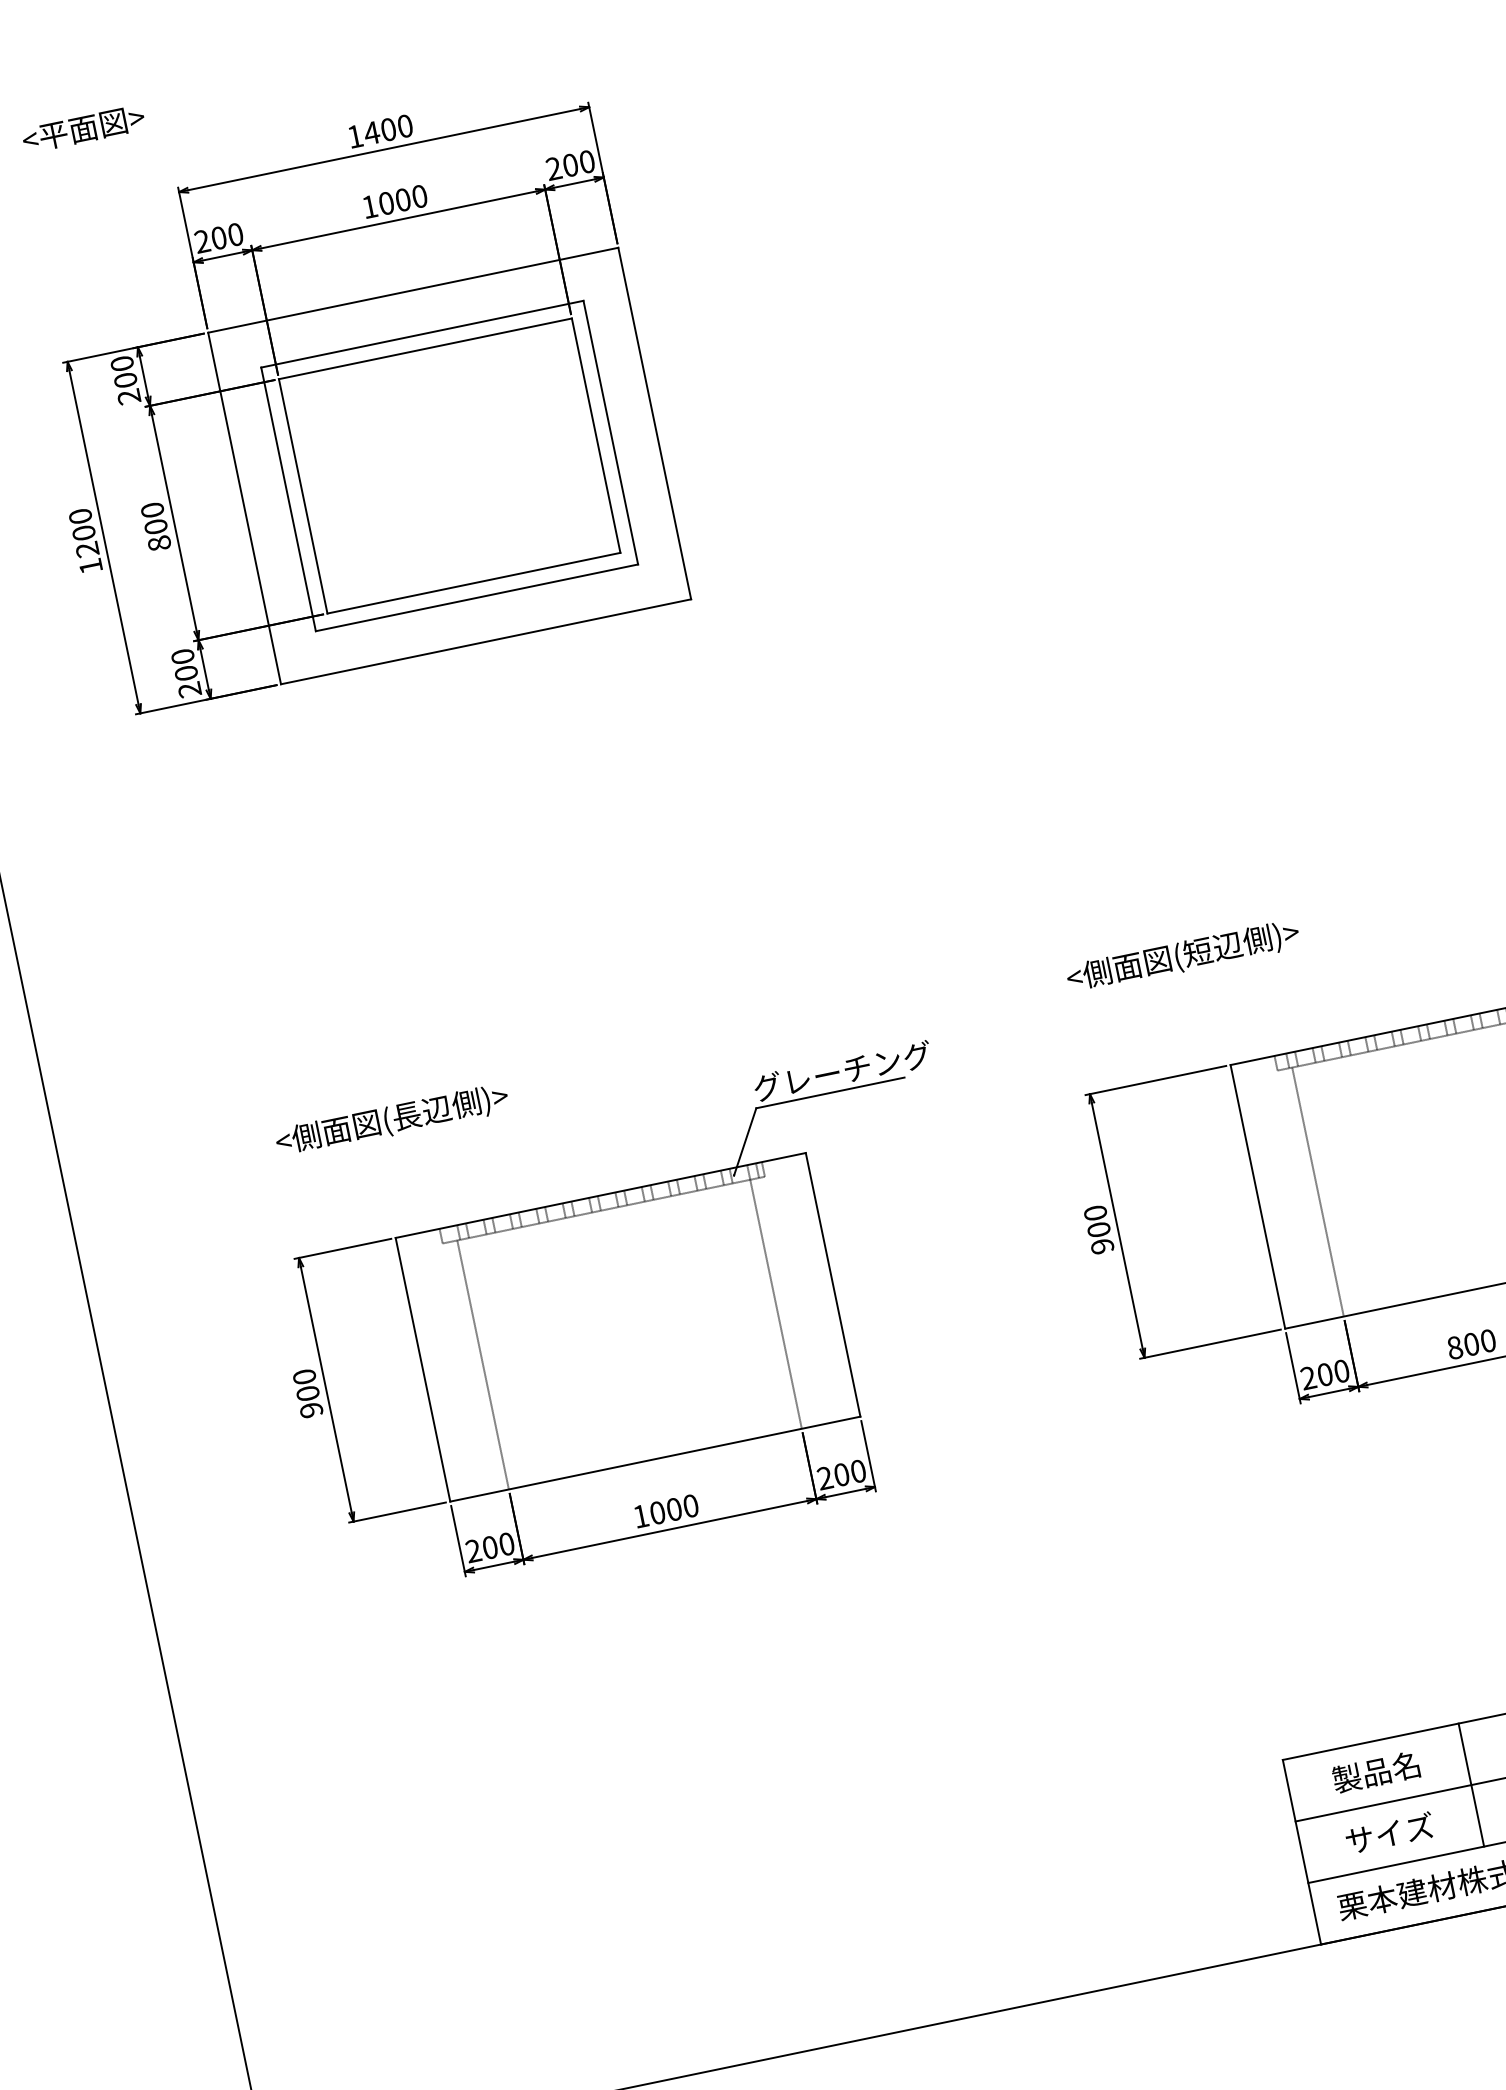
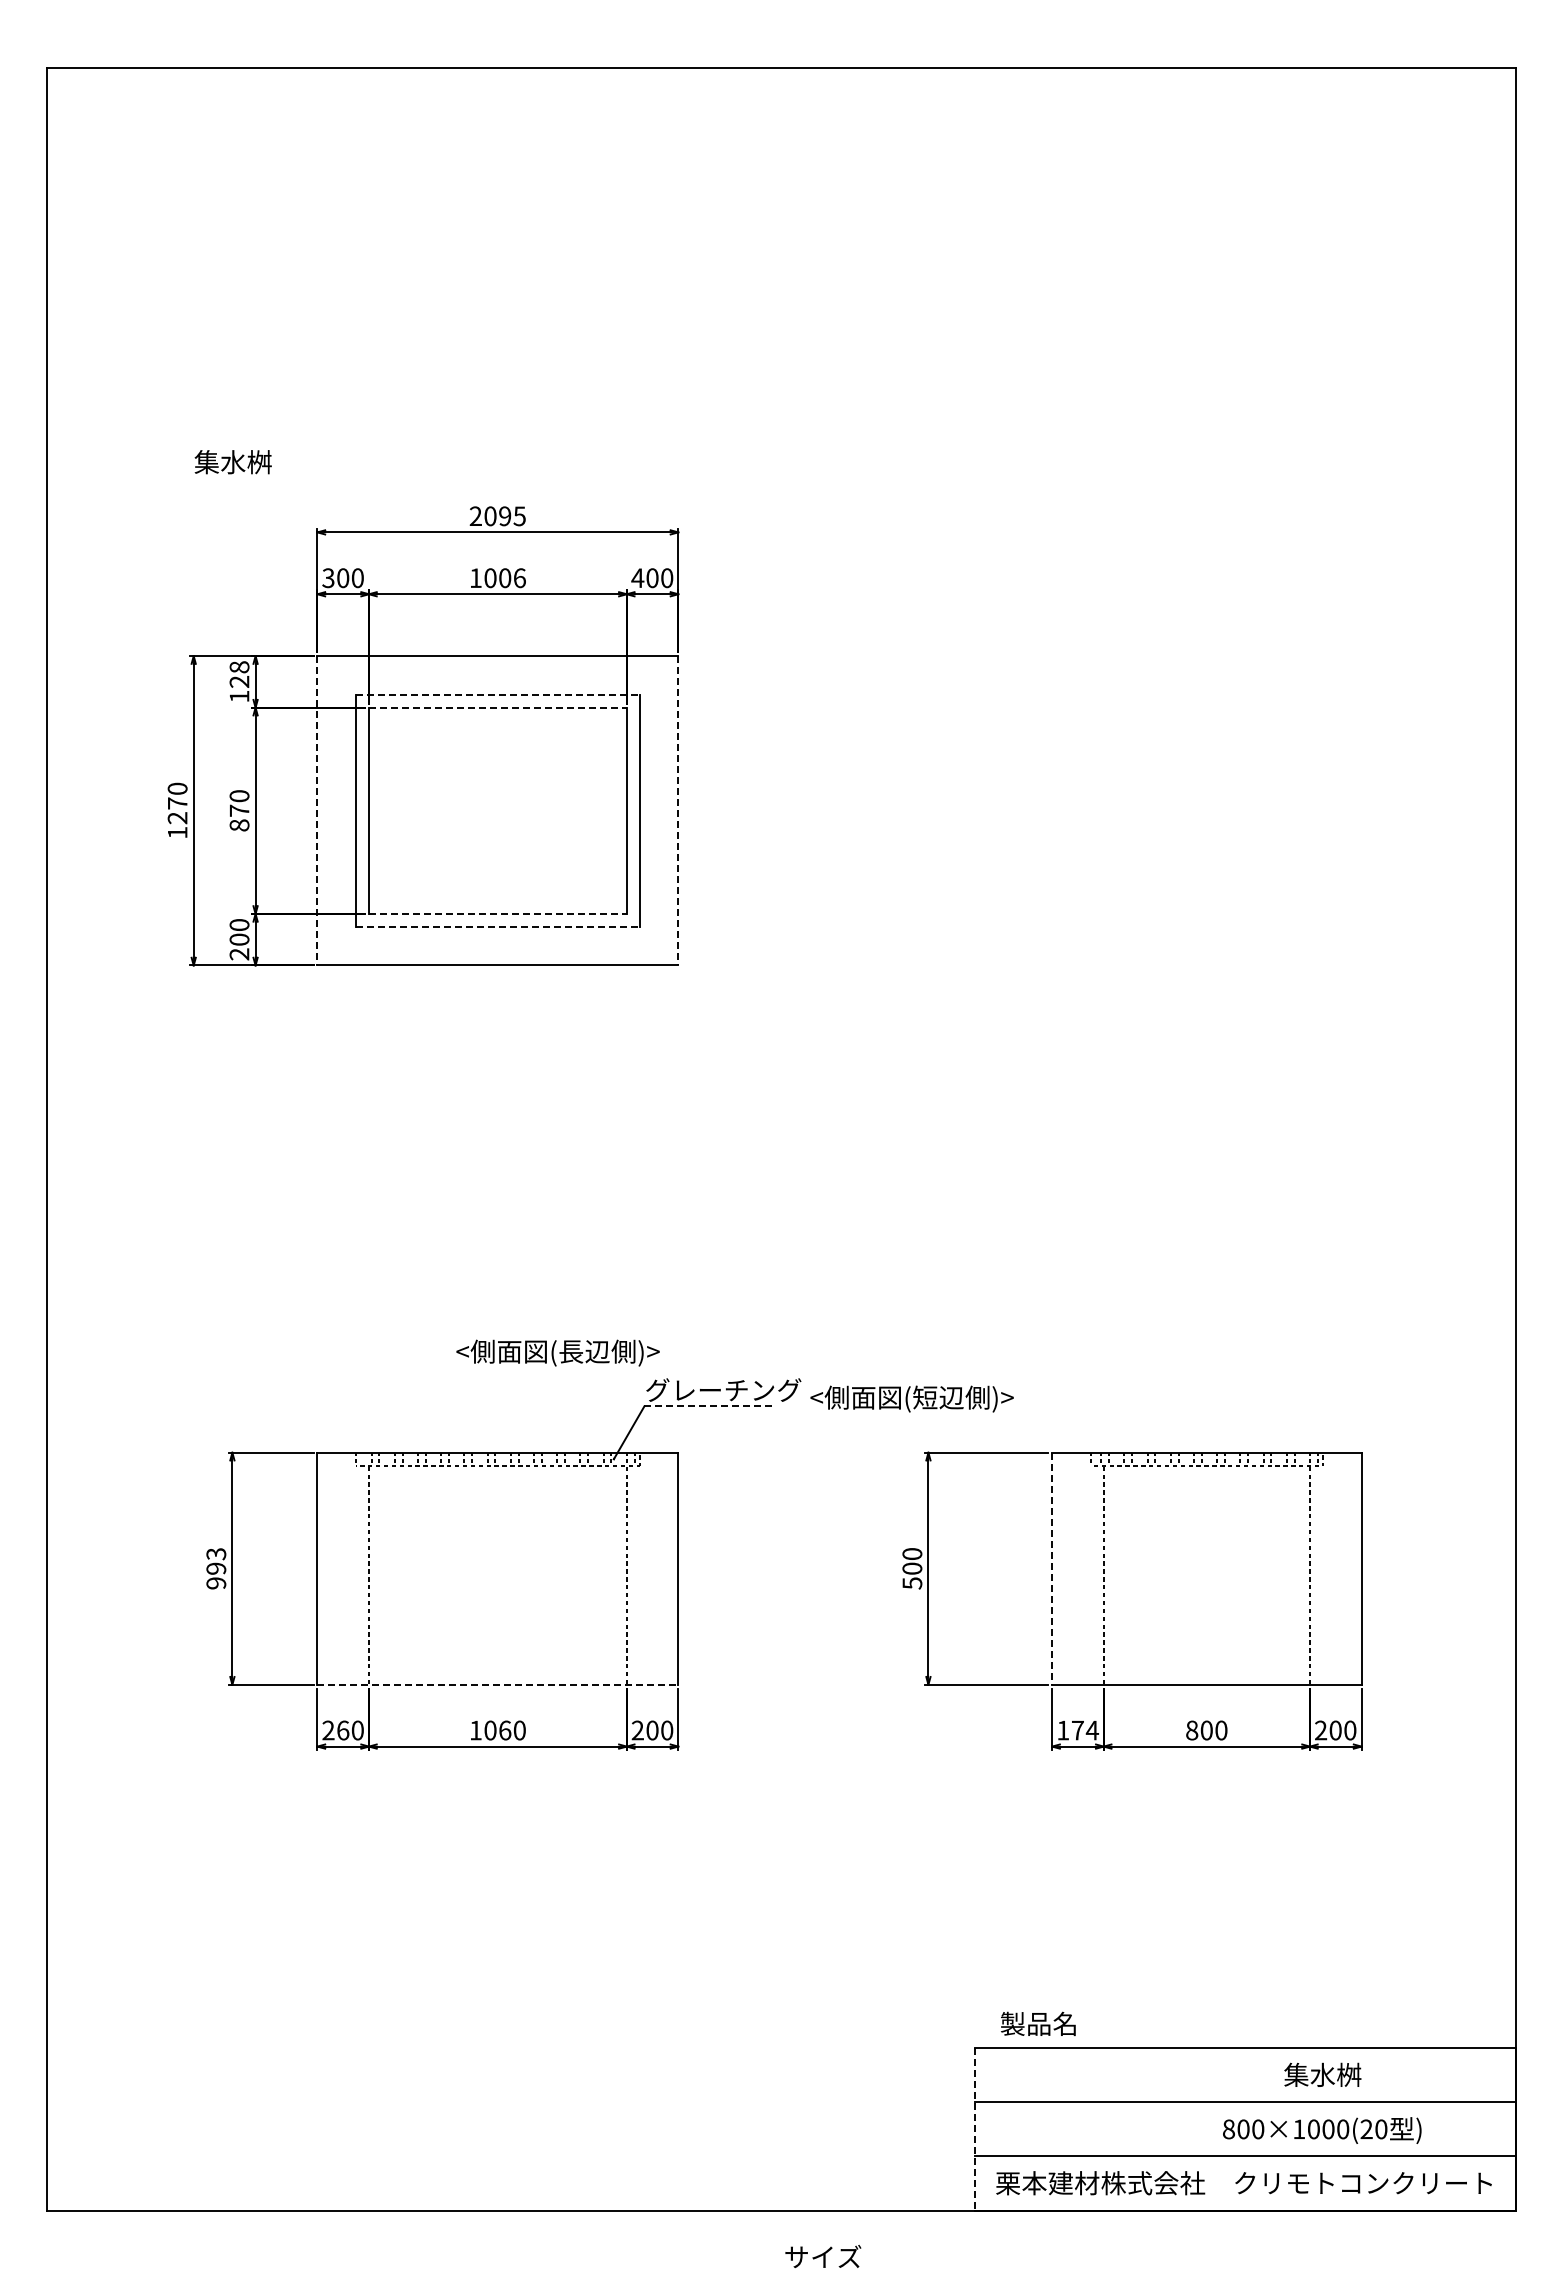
text: (83, 129) -> (247, 462), <平面図> -> 集水桝
text: (379, 131) -> (497, 516), 1400 -> 2095
text: (553, 168) -> (637, 577), 200 -> 400
text: (419, 195) -> (519, 577), 1000 -> 1006
text: (202, 241) -> (328, 578), 200 -> 300
line: (421, 333) -> (497, 694), solid -> dashed
line: (424, 348) -> (497, 707), solid -> dashed
text: (125, 379) -> (239, 681), 200 -> 128
line: (654, 423) -> (678, 810), solid -> dashed
line: (244, 508) -> (317, 810), solid -> dashed
text: (155, 526) -> (239, 810), 800 -> 870
text: (83, 533) -> (177, 803), 1200 -> 1270
line: (473, 582) -> (497, 913), solid -> dashed
line: (476, 597) -> (497, 926), solid -> dashed
text: (1182, 956) -> (911, 1398), moved
line: (831, 1092) -> (710, 1406), solid -> dashed
text: (391, 1120) -> (557, 1352), moved
line: (1258, 1197) -> (1052, 1569), solid -> dashed
text: (1102, 1246) -> (912, 1583), 900 -> 500
text: (1325, 1374) -> (1078, 1730), 200 -> 174
text: (306, 1385) -> (216, 1561), 900 -> 993
line: (655, 1458) -> (498, 1684), solid -> dashed
text: (674, 1509) -> (505, 1730), 1000 -> 1060
text: (490, 1547) -> (343, 1730), 200 -> 260
text: (1376, 1771) -> (1038, 2023), moved
line: (1471, 1785) -> (1129, 2102), removed
text: (1389, 1832) -> (823, 2256), moved
line: (1301, 1852) -> (974, 2129), solid -> dashed

